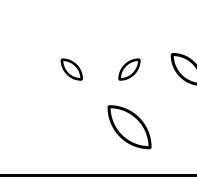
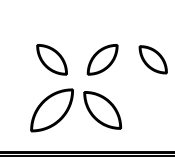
part: (71, 69) -> (51, 59), size x1.67
part: (129, 69) -> (102, 59), size x1.67
part: (71, 127) -> (51, 110), added

